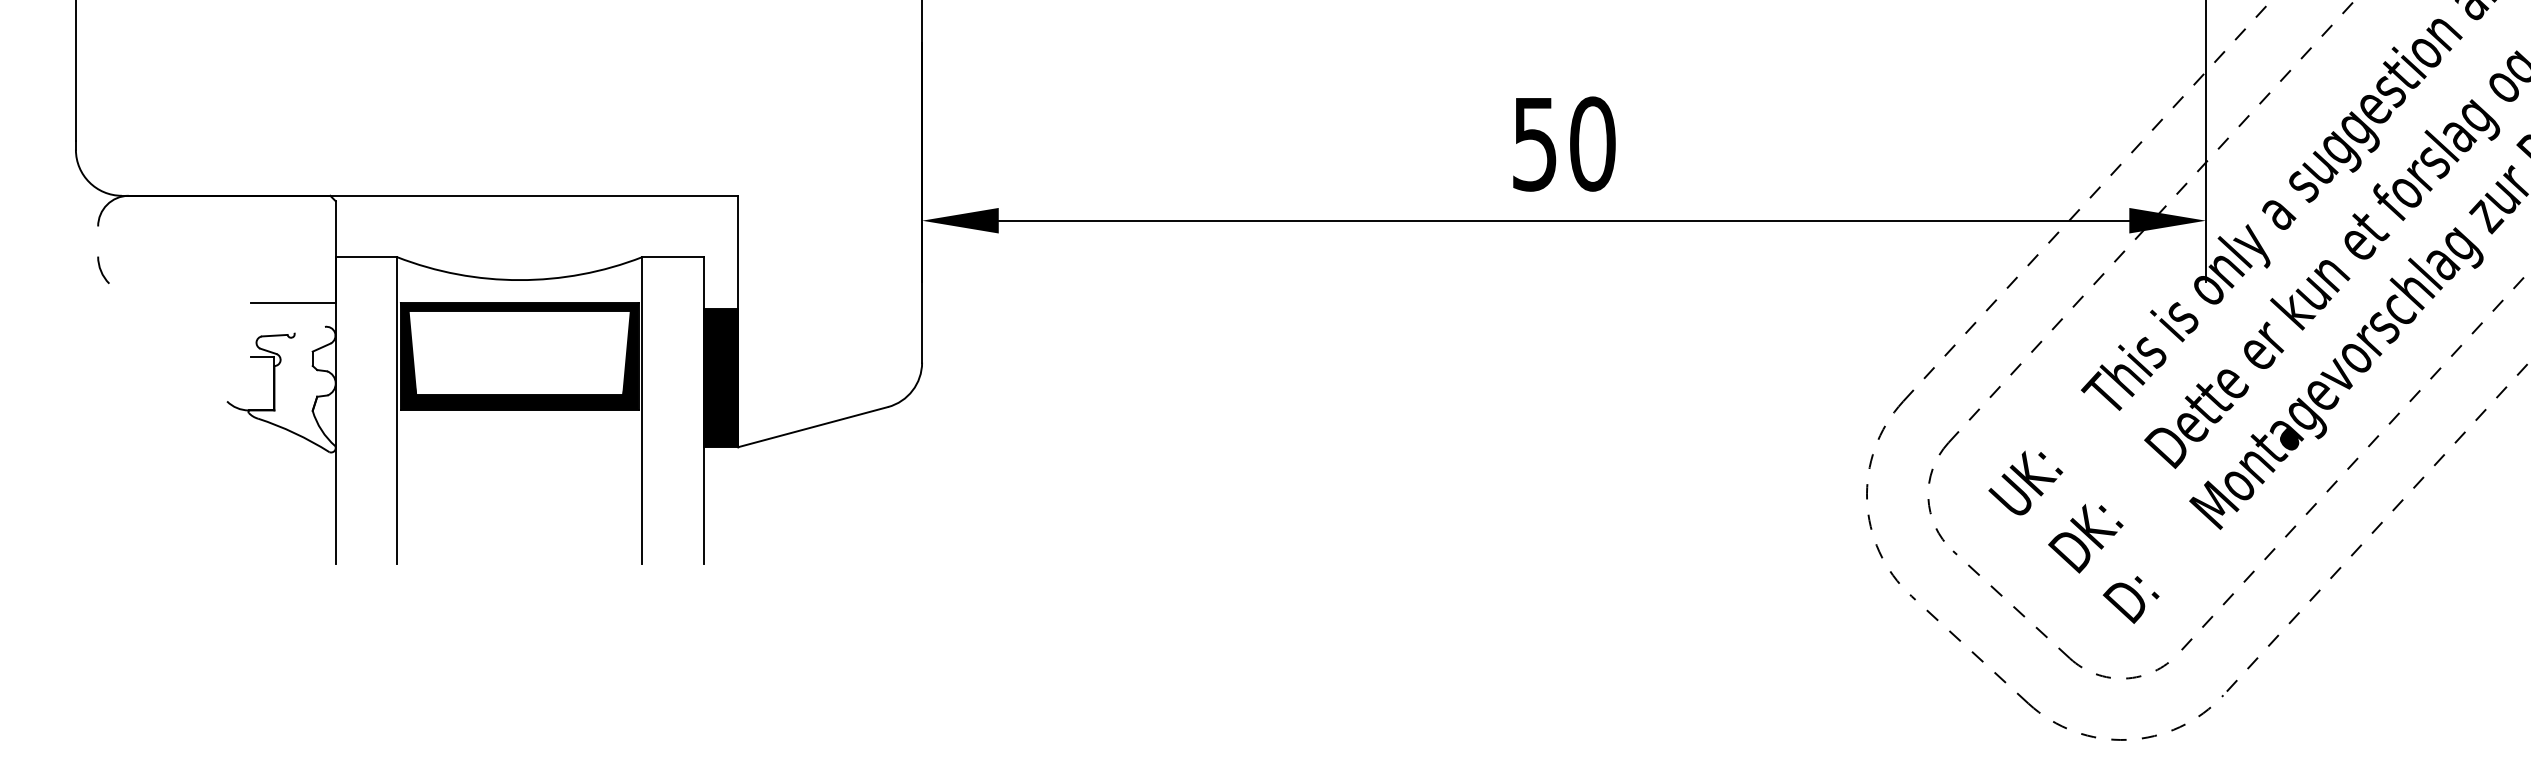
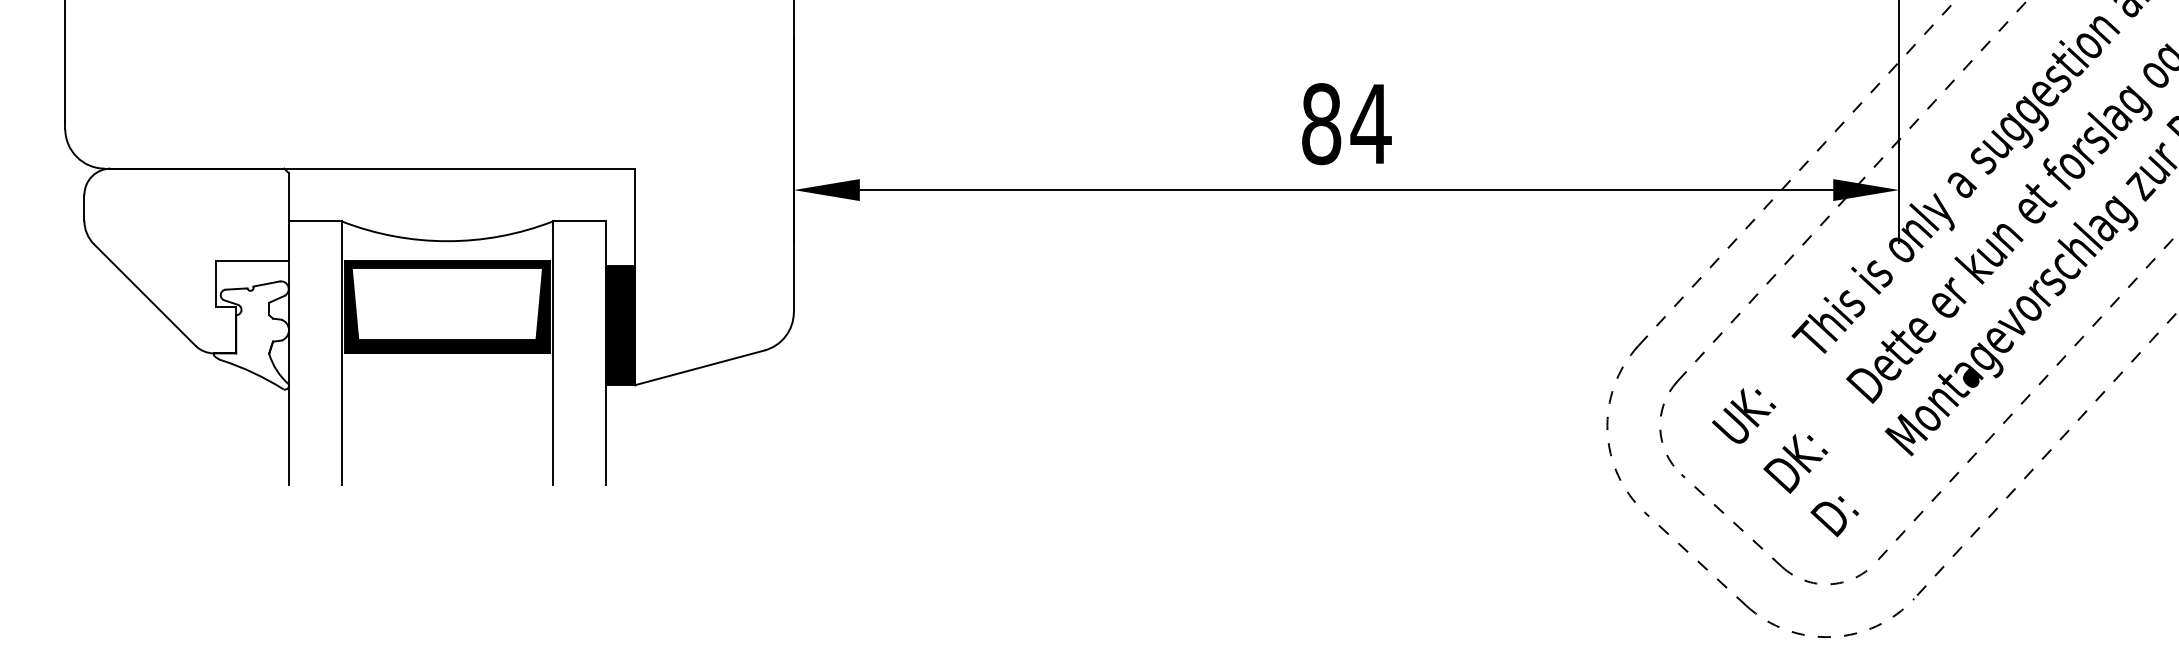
text: (1564, 143) -> (1346, 123), 50 -> 84
line: (98, 241) -> (84, 207), added
line: (251, 329) -> (216, 283), added
line: (309, 329) -> (266, 283), added
line: (168, 342) -> (144, 294), added

